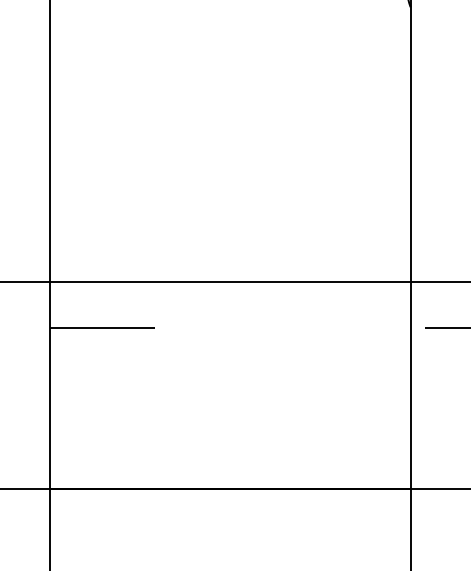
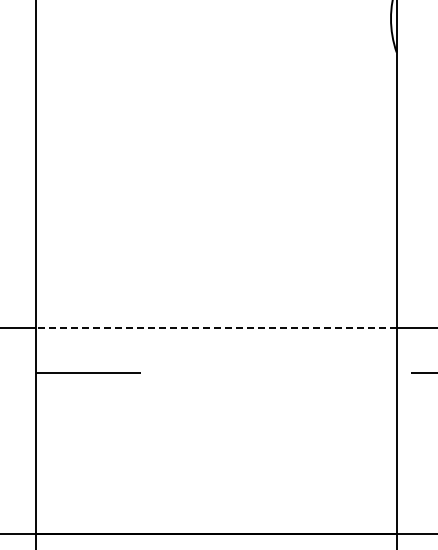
line: (229, 282) -> (215, 327), solid -> dashed

